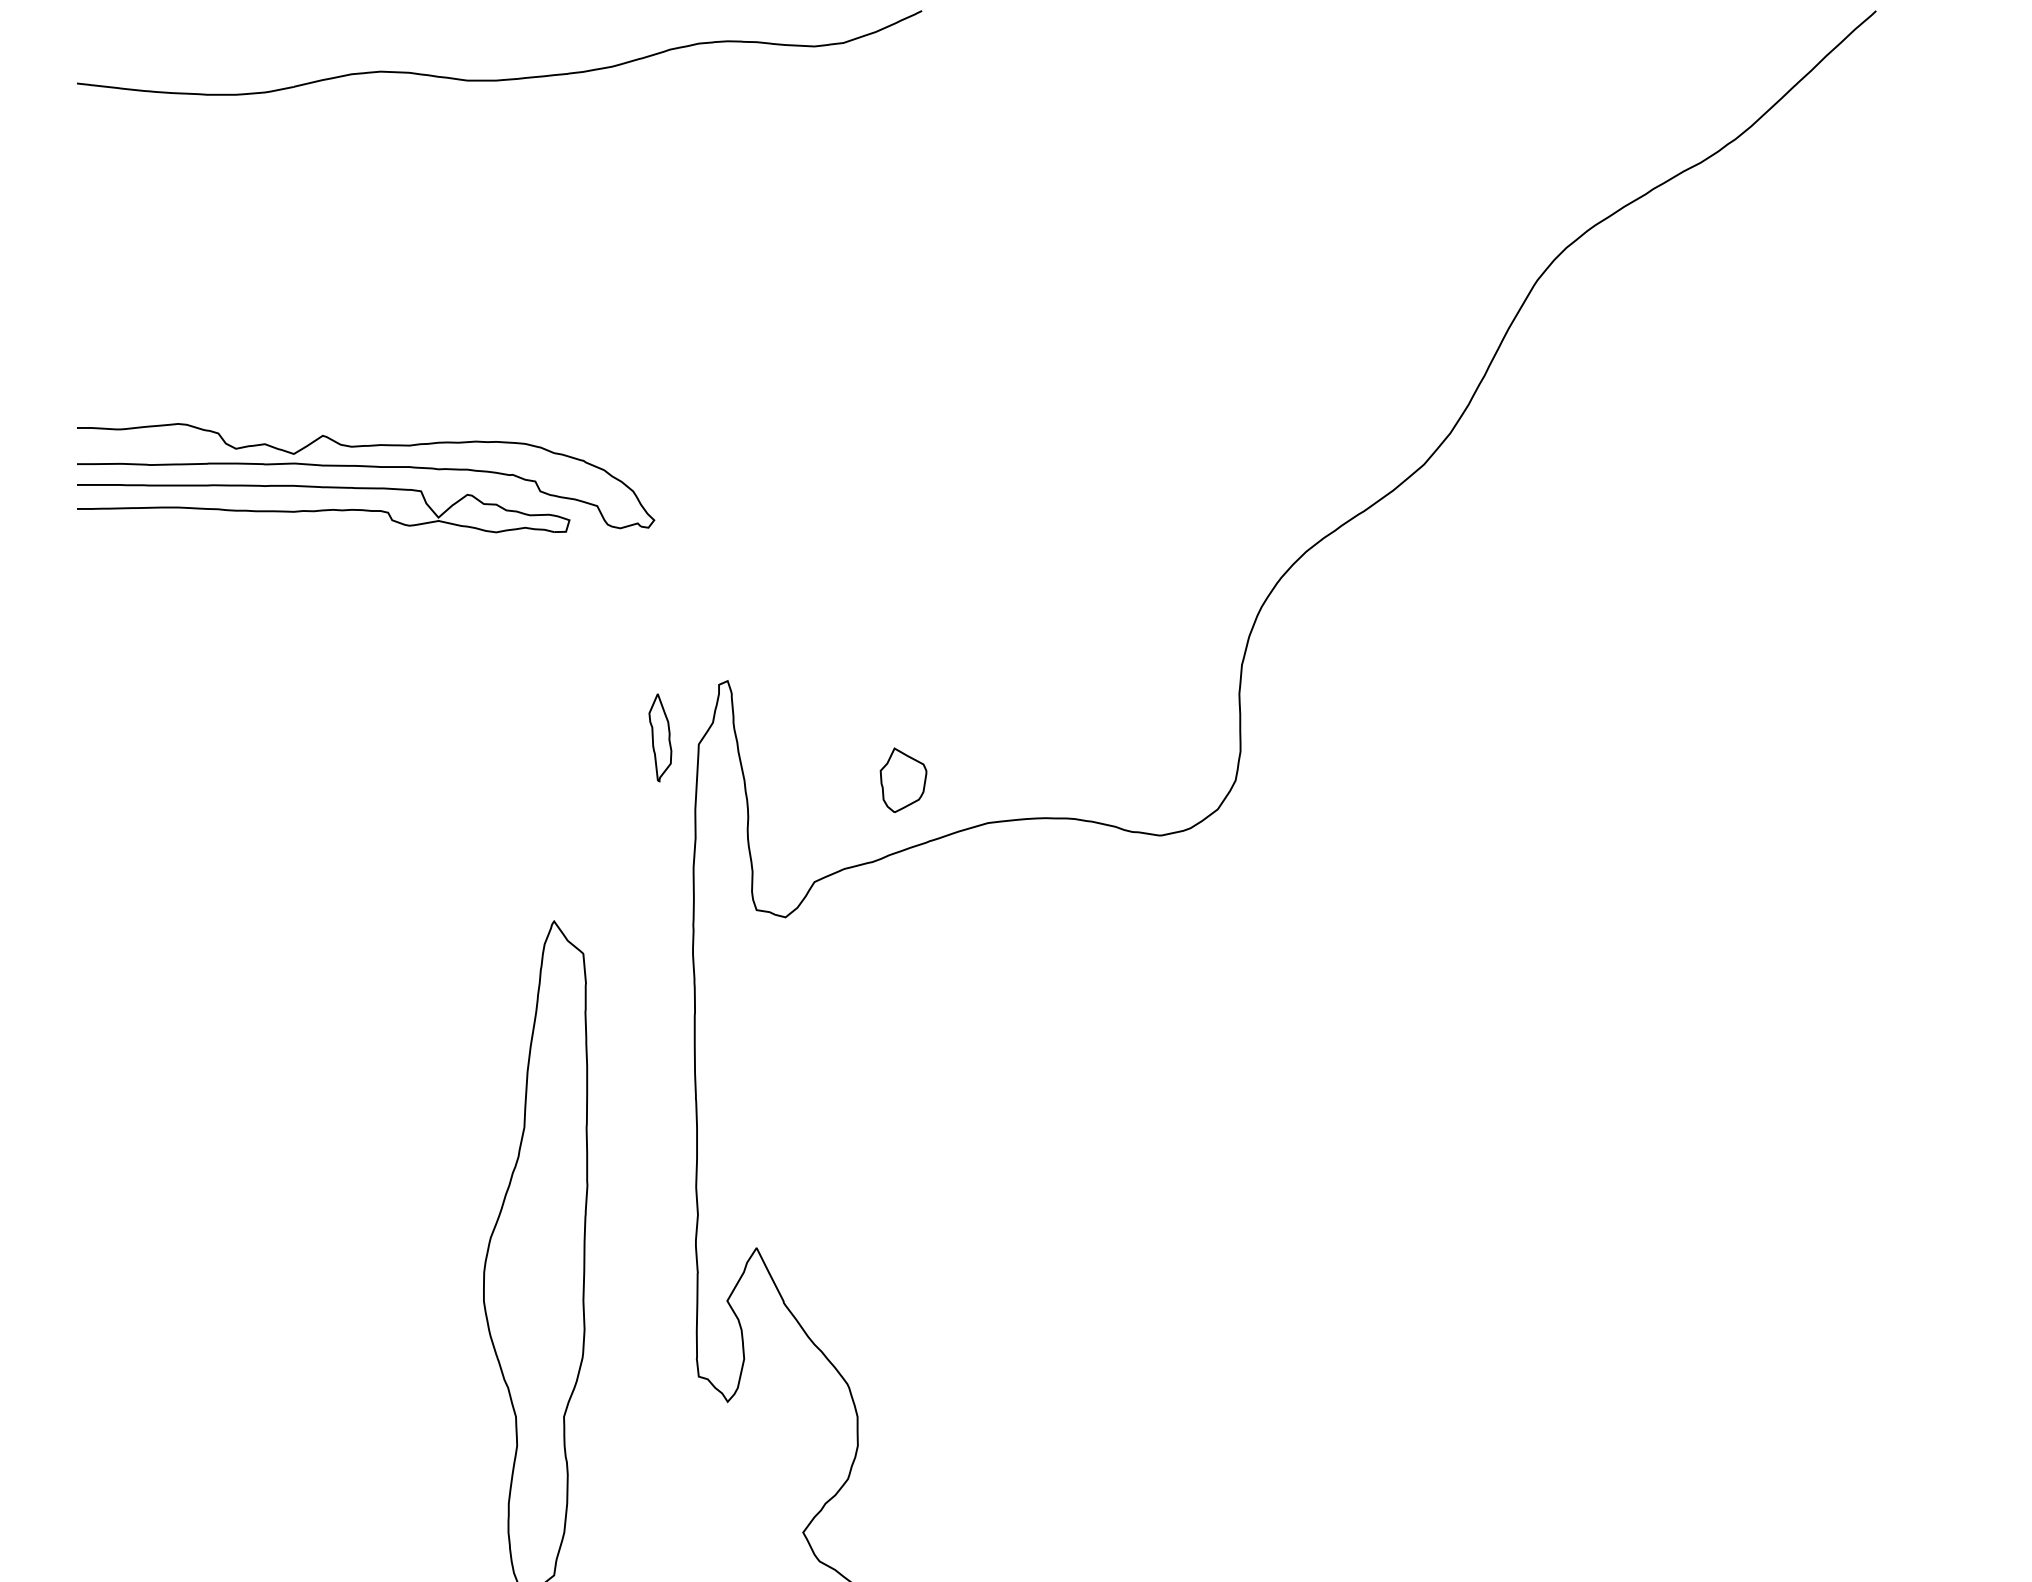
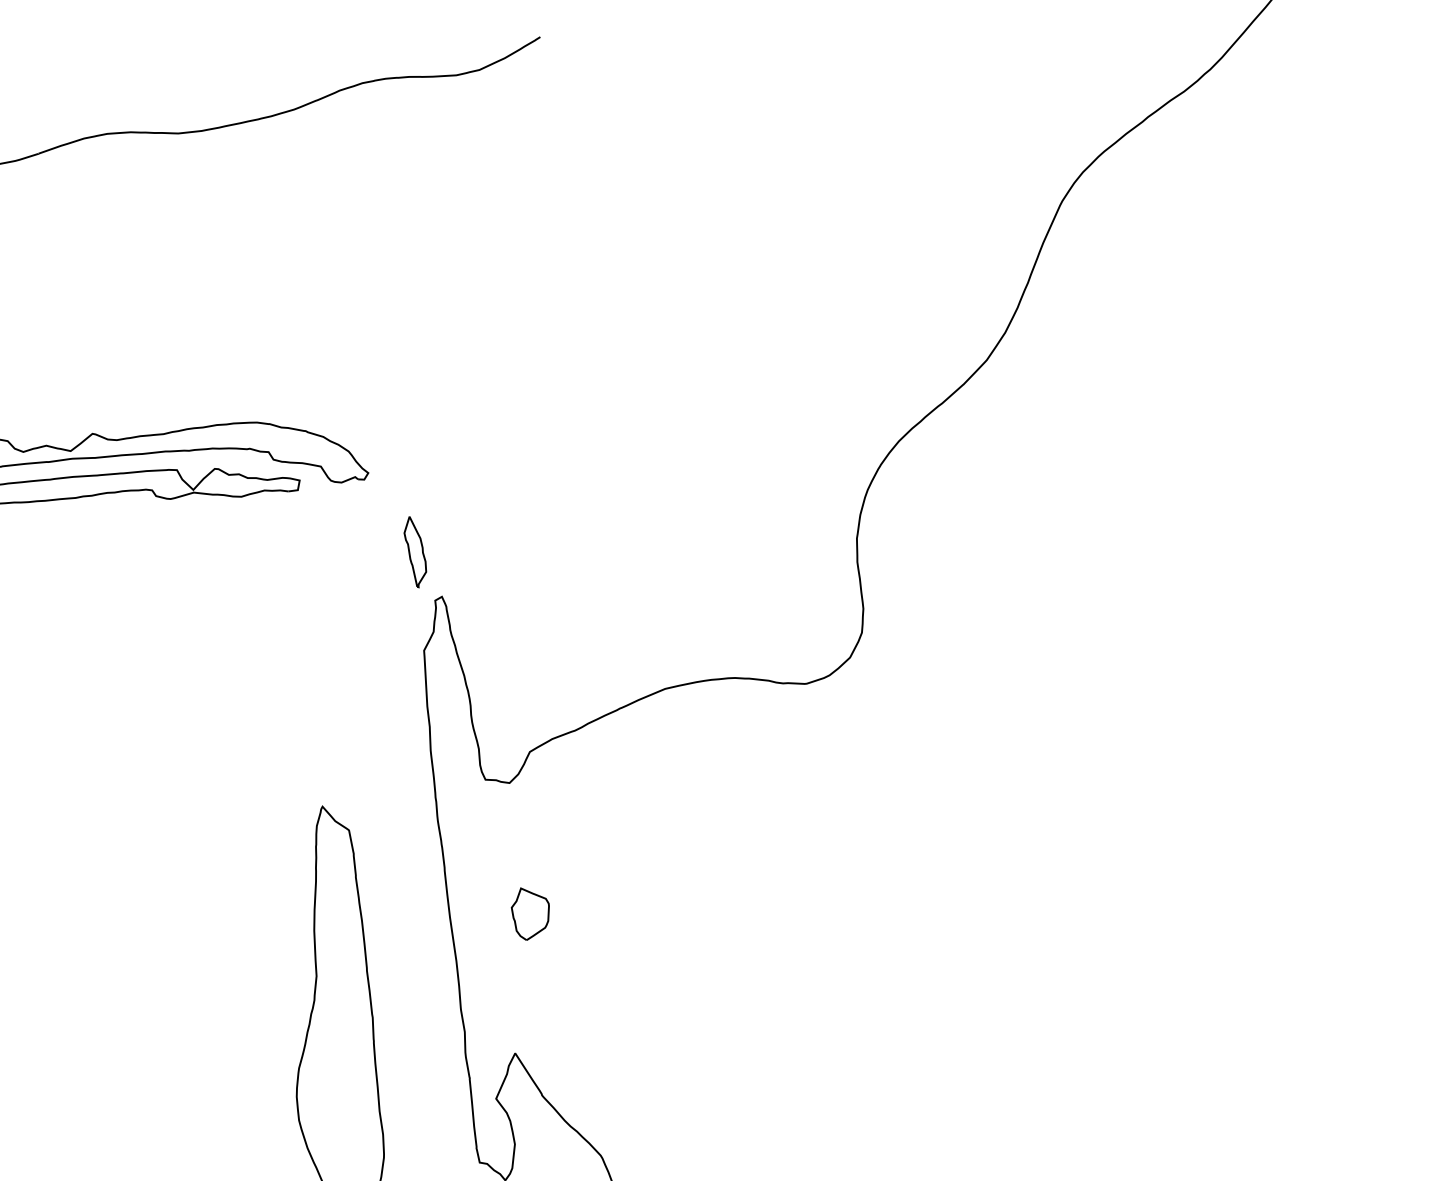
part: (660, 737) -> (415, 551), moved
part: (903, 779) -> (530, 912), moved

